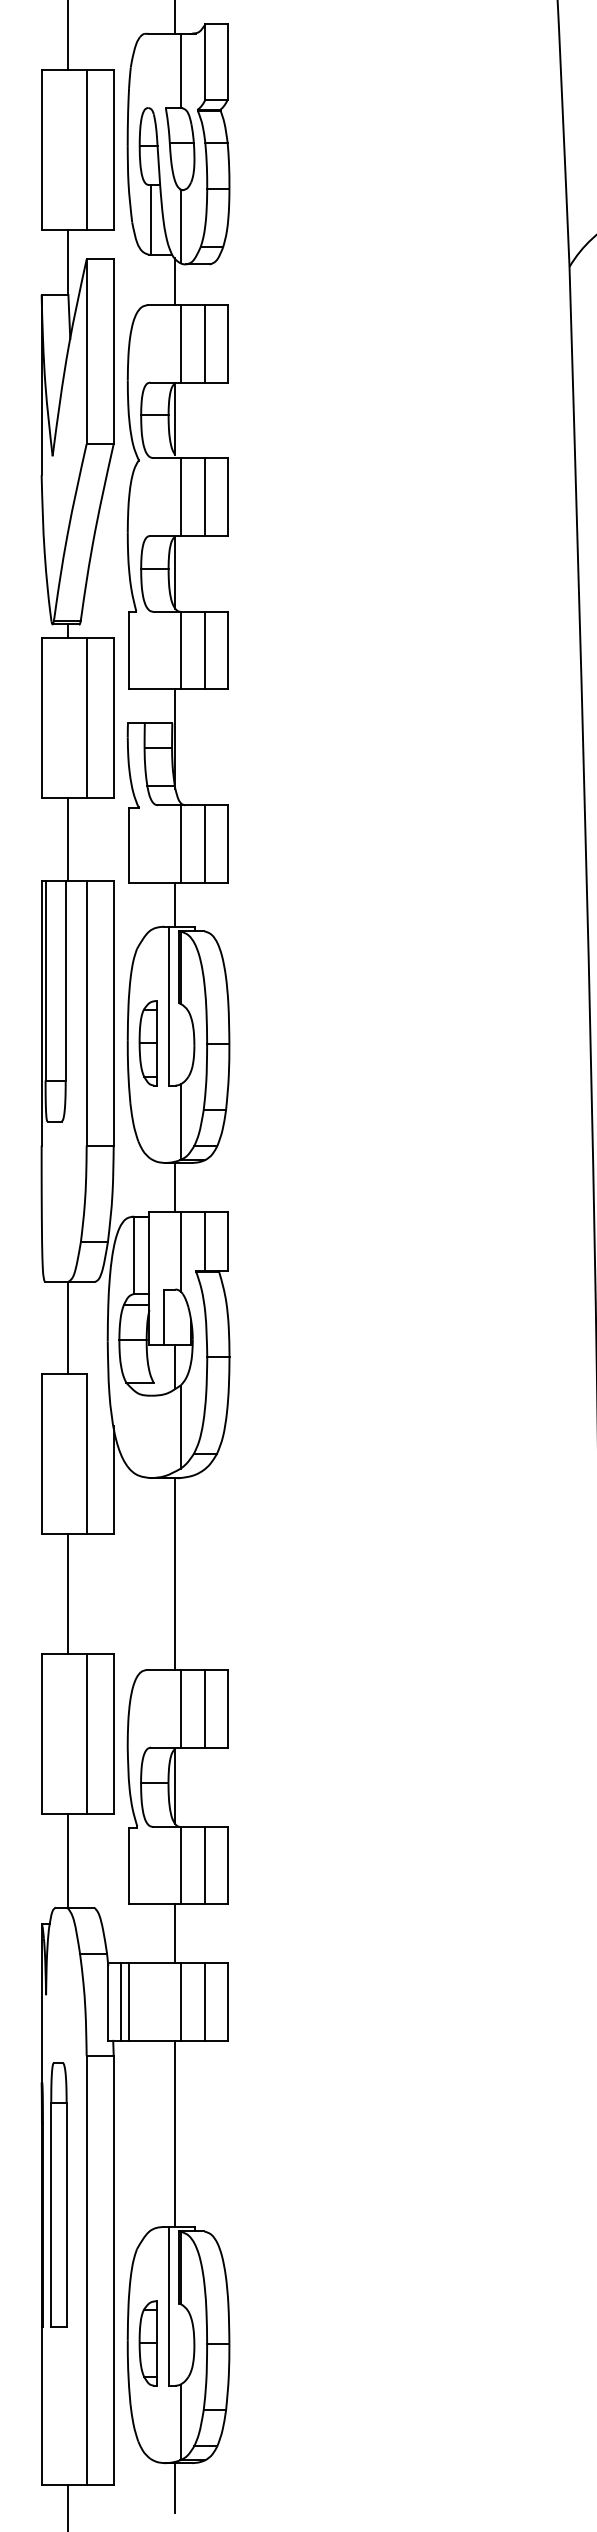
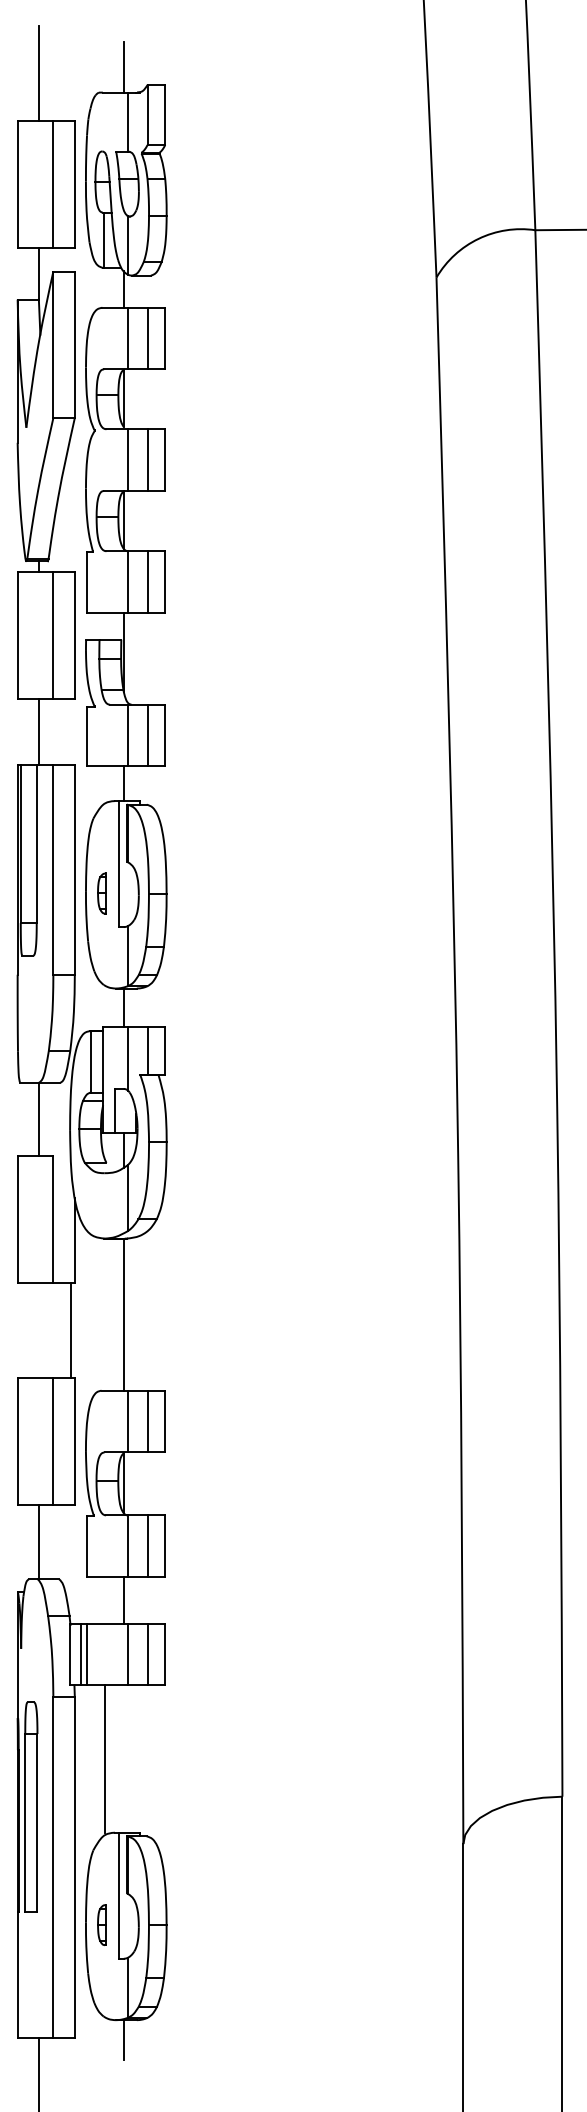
part: (147, 1043) -> (101, 893), size x0.6
line: (67, 1593) -> (70, 1330), moved
line: (175, 2133) -> (104, 1758), moved
part: (147, 2342) -> (101, 1924), size x0.6

